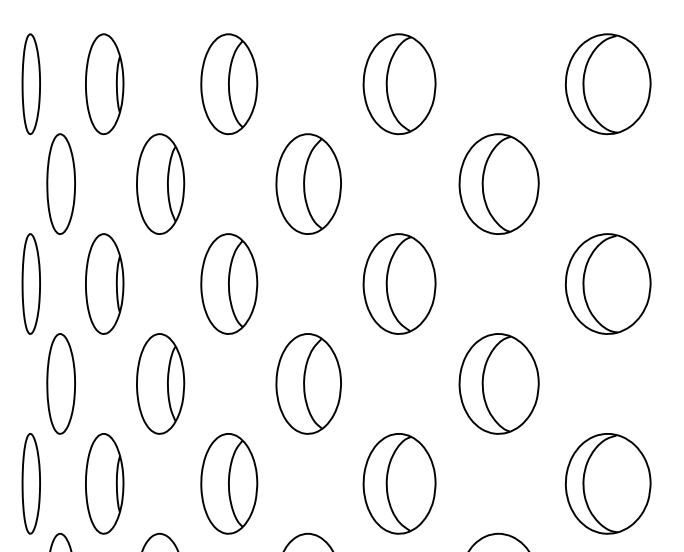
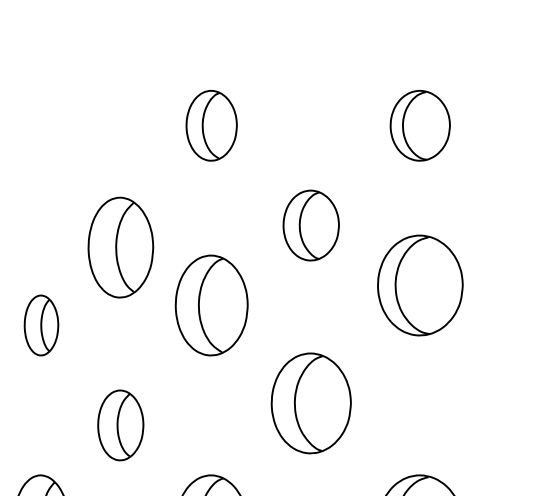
part: (229, 84) -> (41, 125), removed
part: (399, 84) -> (211, 125), size x0.7
part: (607, 84) -> (419, 125), size x0.7
part: (308, 183) -> (120, 246), moved
part: (498, 183) -> (310, 224), size x0.7
part: (229, 283) -> (41, 324), size x0.6
part: (399, 283) -> (211, 304), moved
part: (608, 283) -> (420, 284), moved
part: (308, 383) -> (120, 424), size x0.7
part: (498, 383) -> (310, 402), moved

